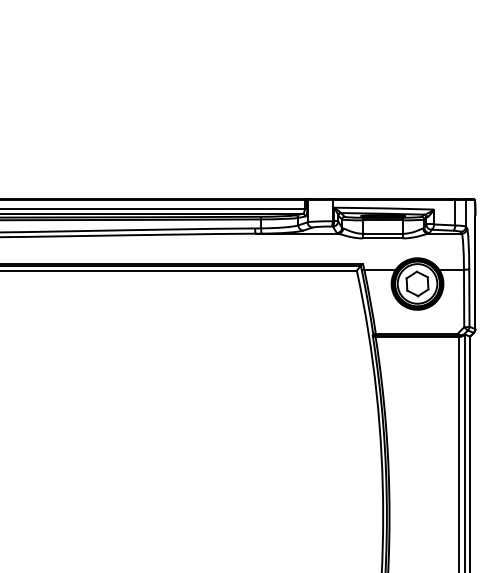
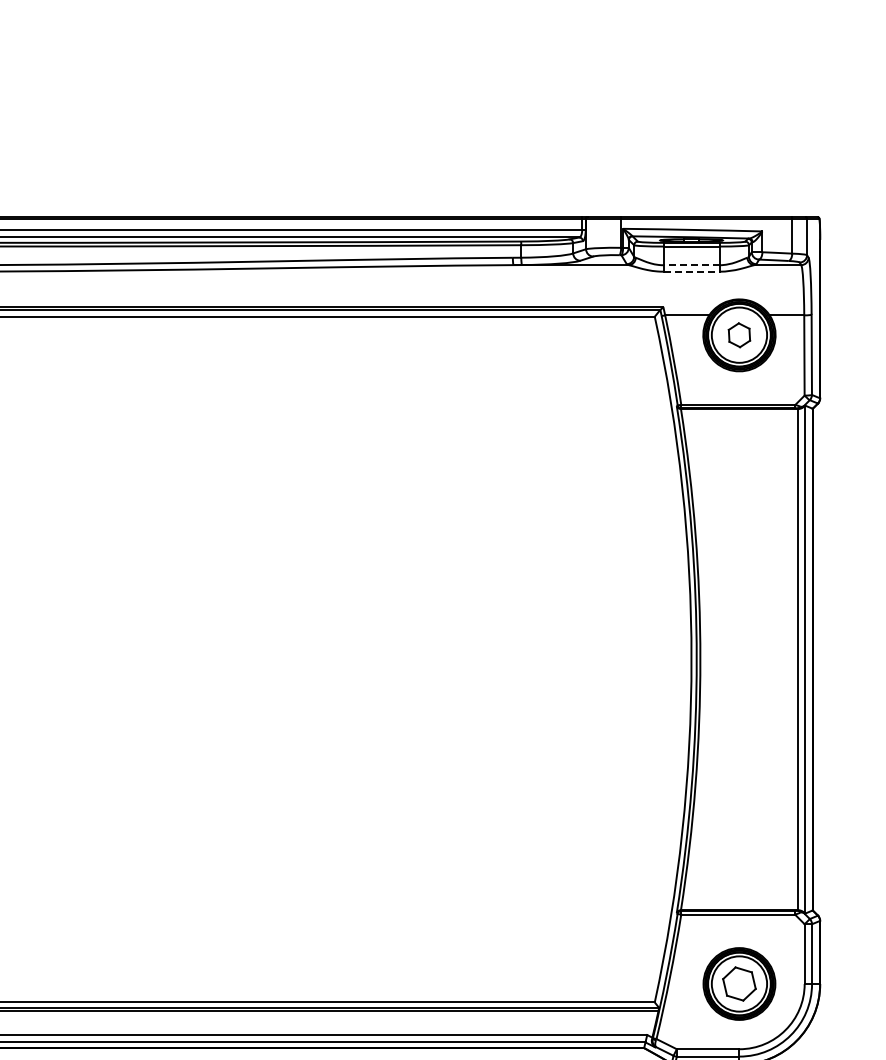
line: (383, 233) -> (691, 265), solid -> dashed
line: (383, 238) -> (691, 271), solid -> dashed
part: (417, 284) -> (739, 335), size x0.7

